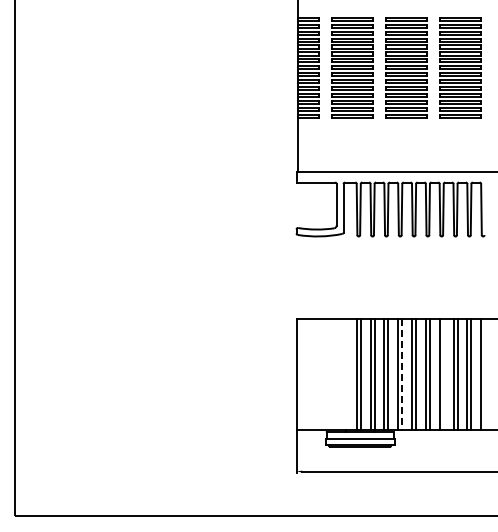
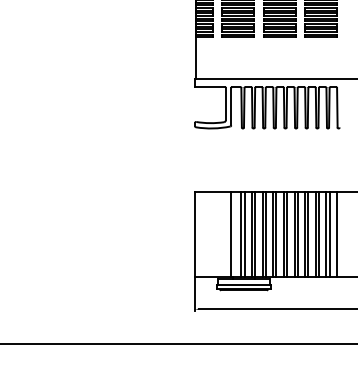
line: (343, 374) -> (231, 234), added
line: (443, 374) -> (308, 234), added
line: (402, 375) -> (276, 235), dashed -> solid

